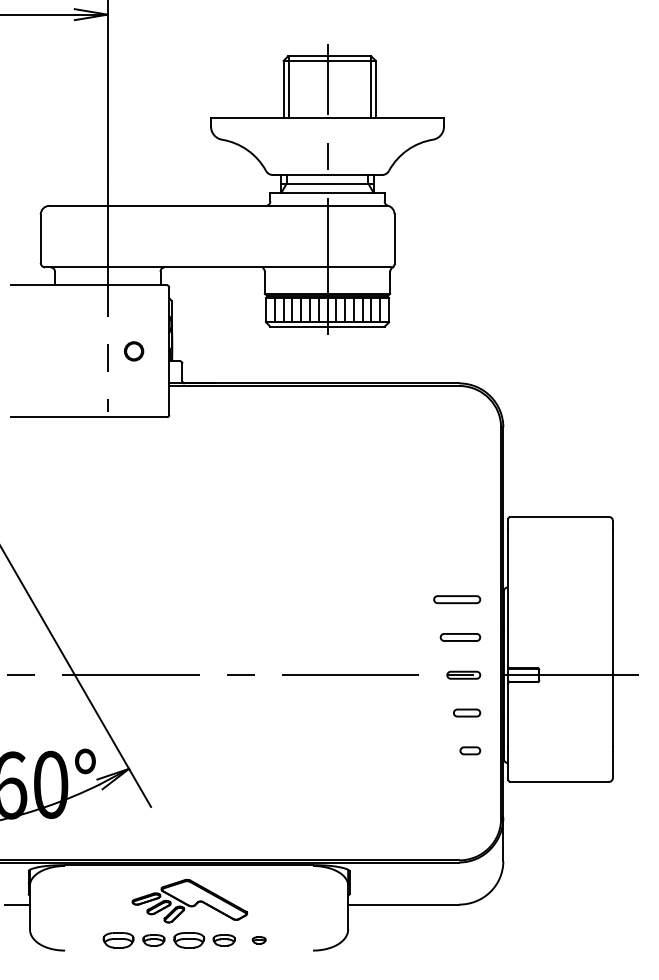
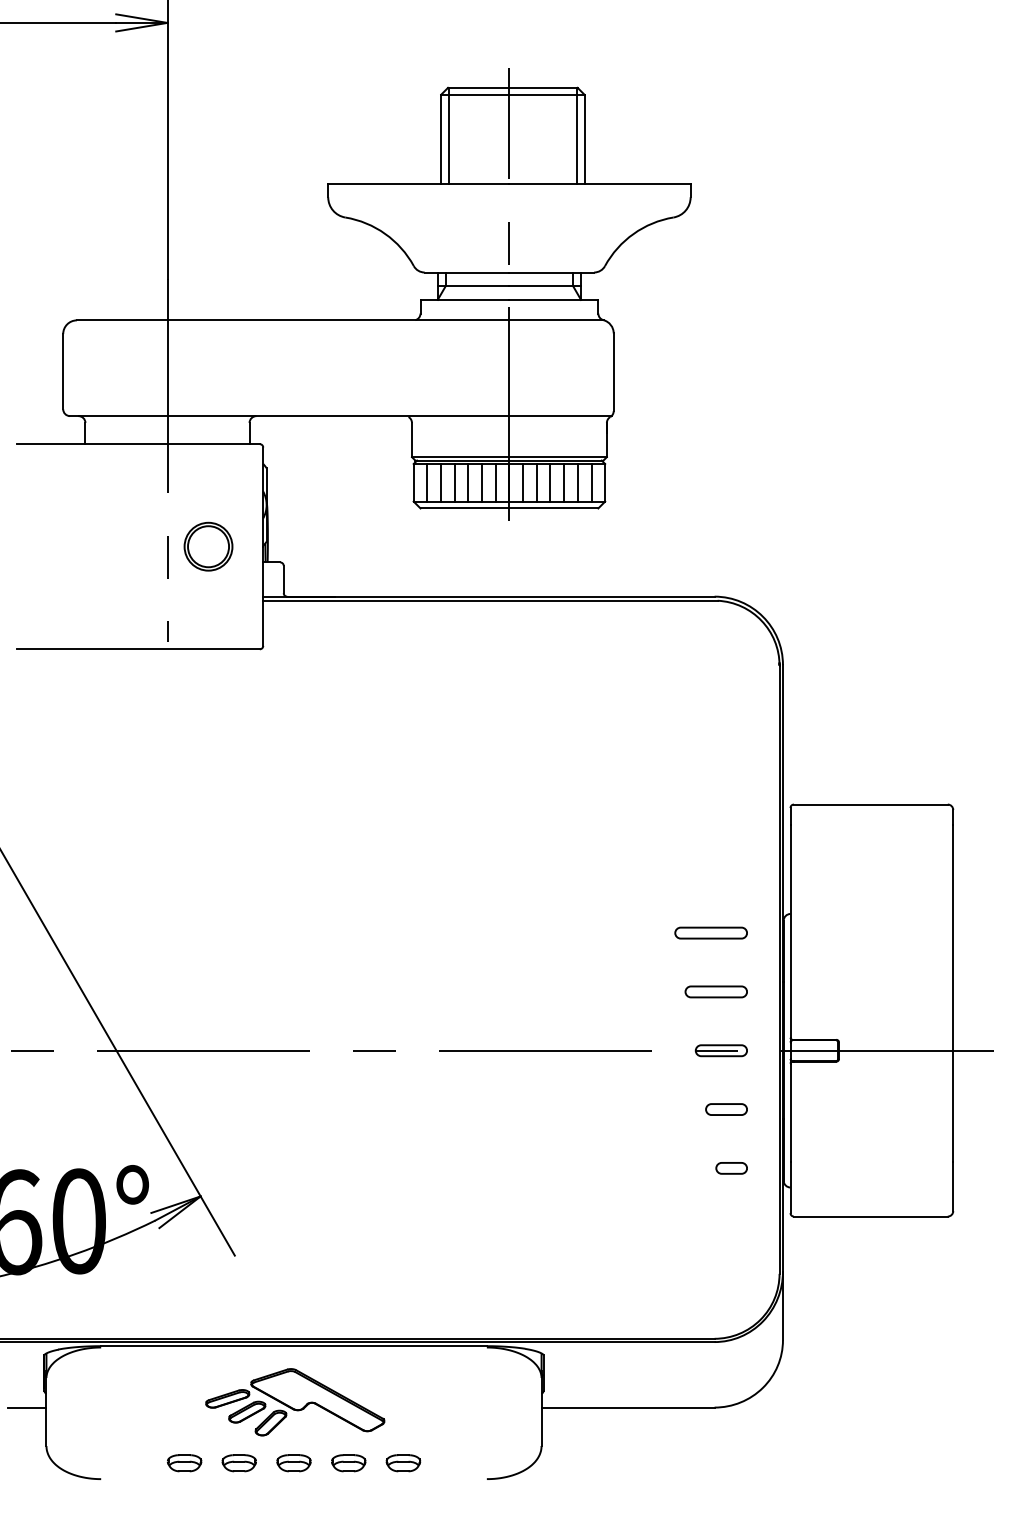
part: (133, 351) -> (207, 547), size x1.67
part: (118, 940) -> (184, 1463), size x0.71
part: (188, 940) -> (293, 1463), size x0.71
part: (258, 940) -> (402, 1463), size x1.67

